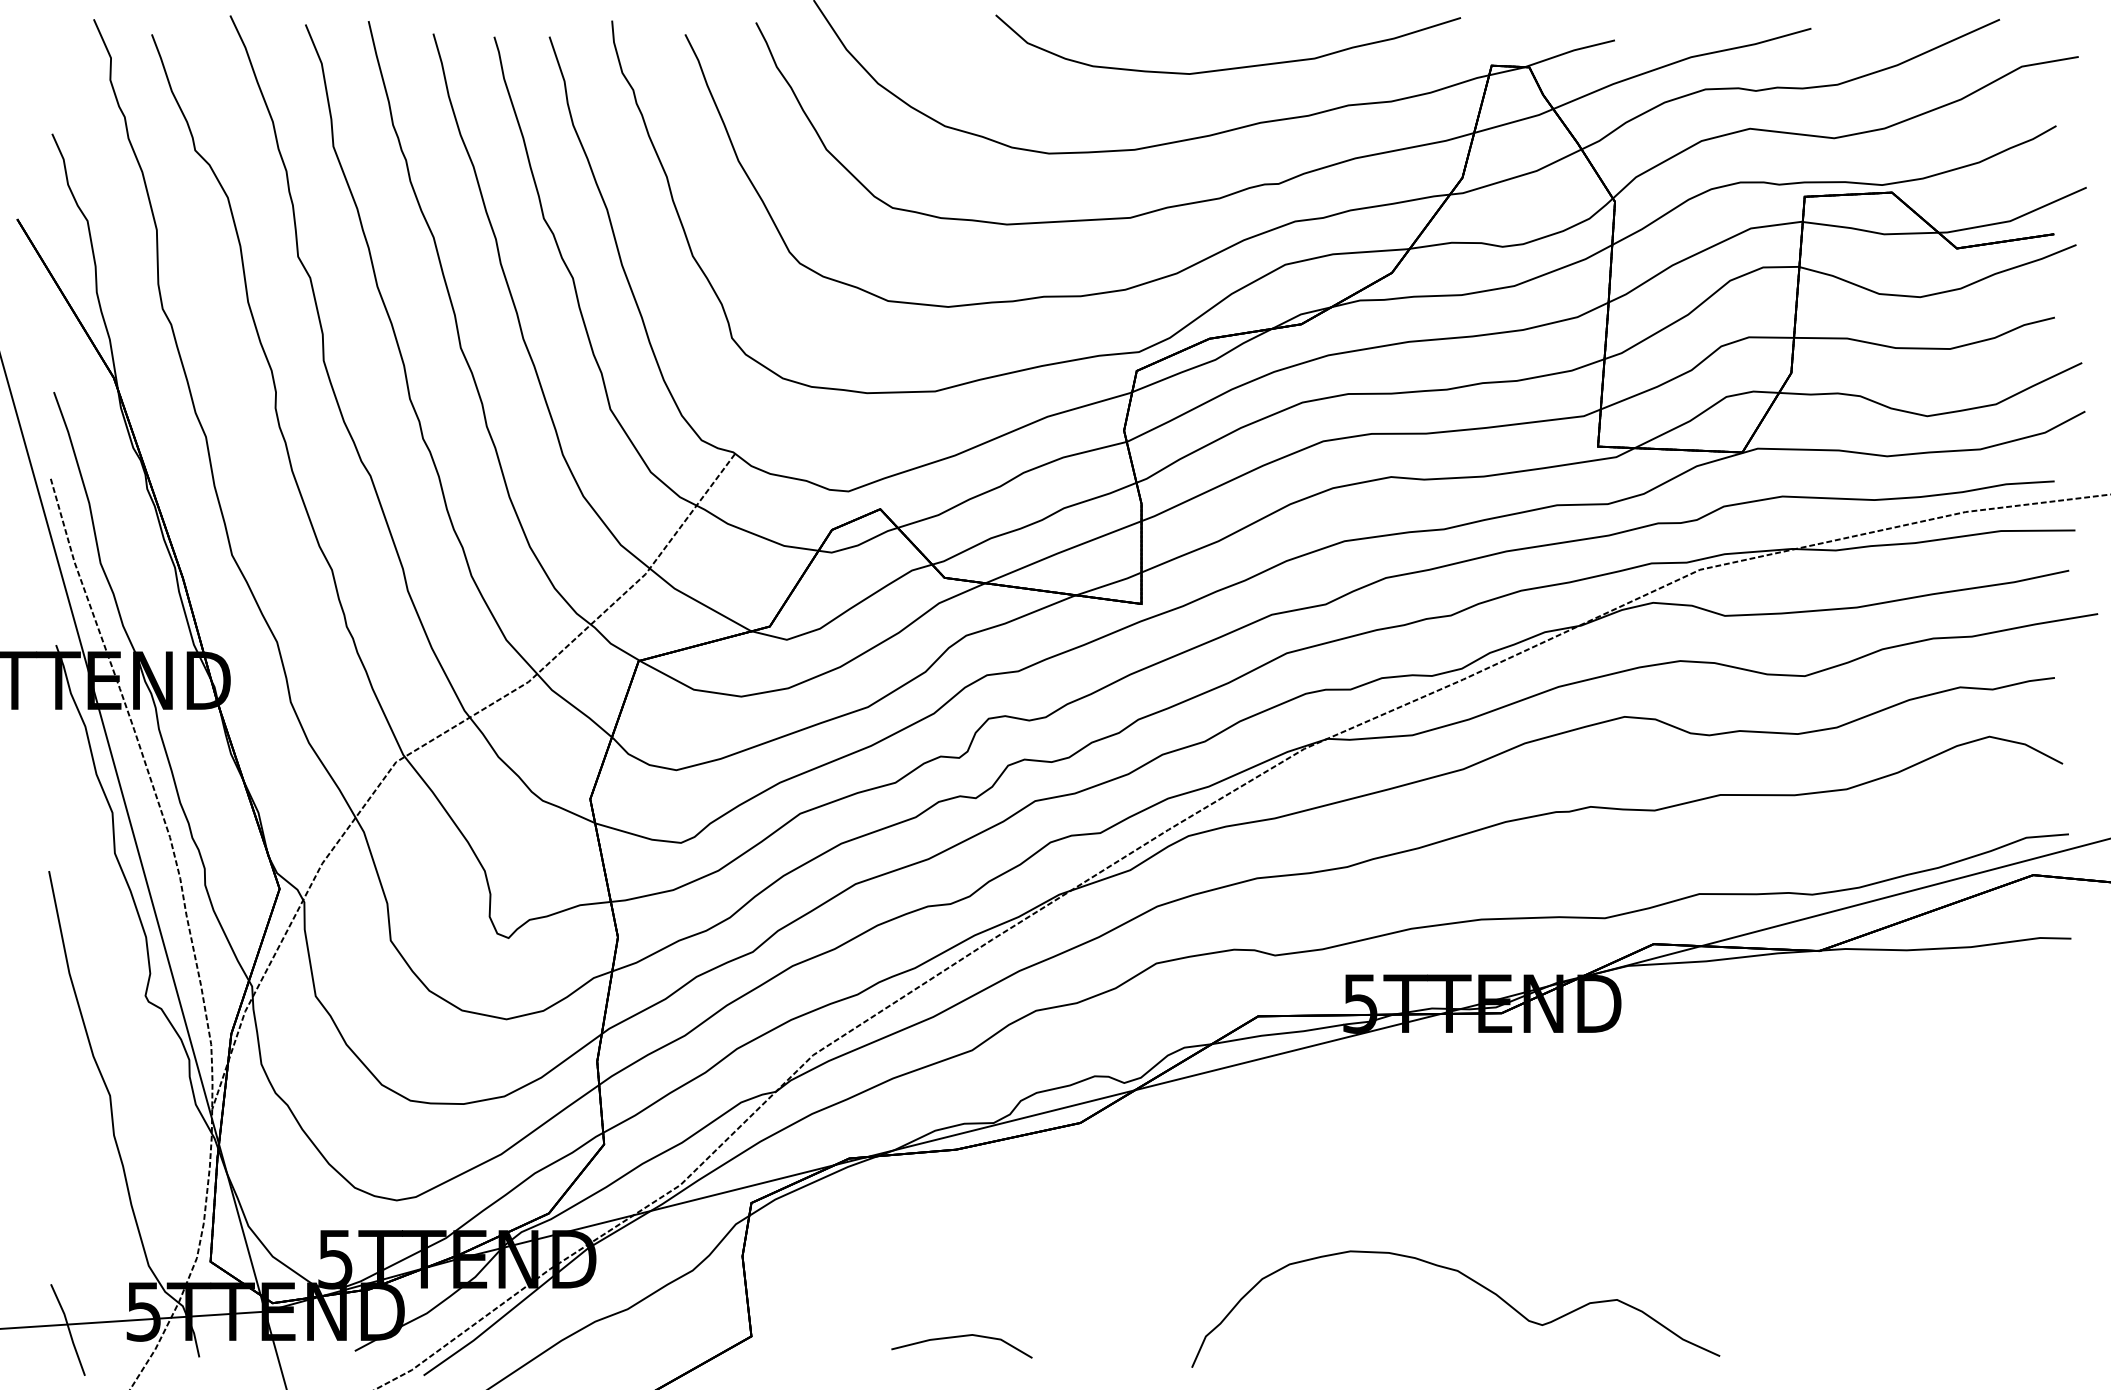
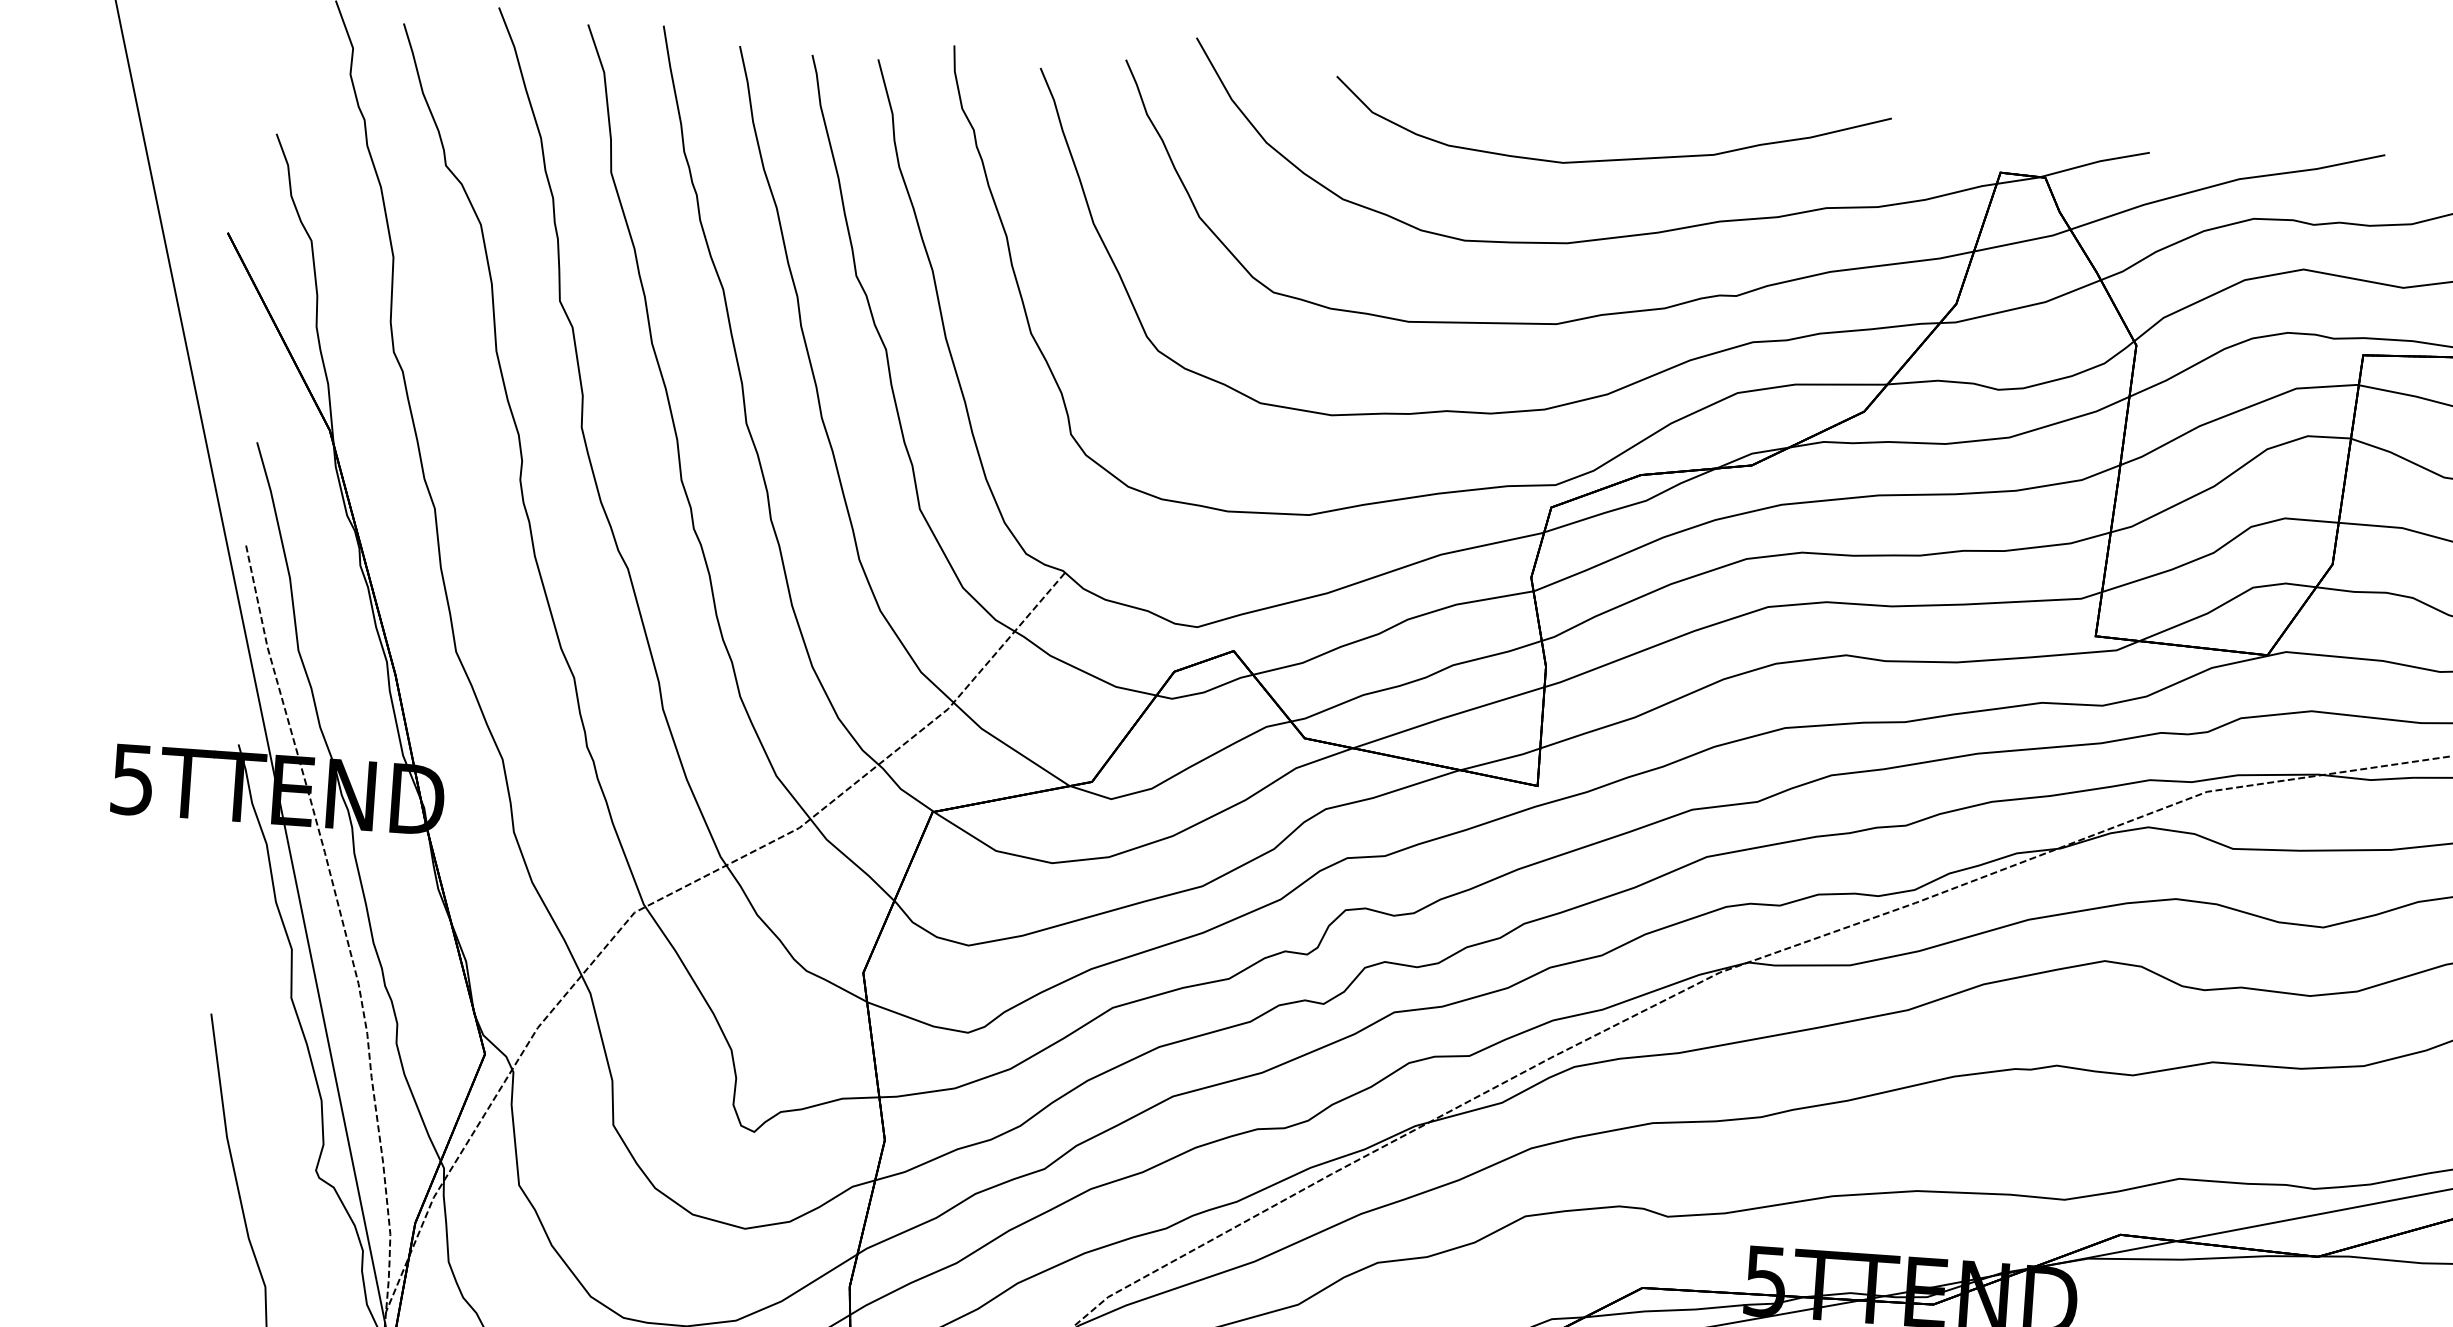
part: (1232, 67) -> (1615, 158), moved

